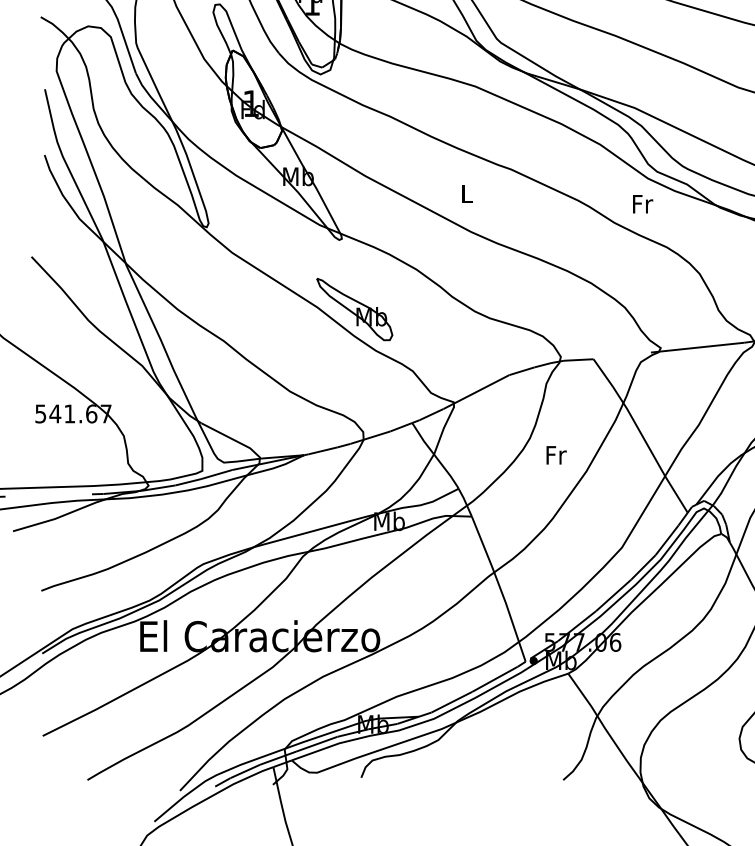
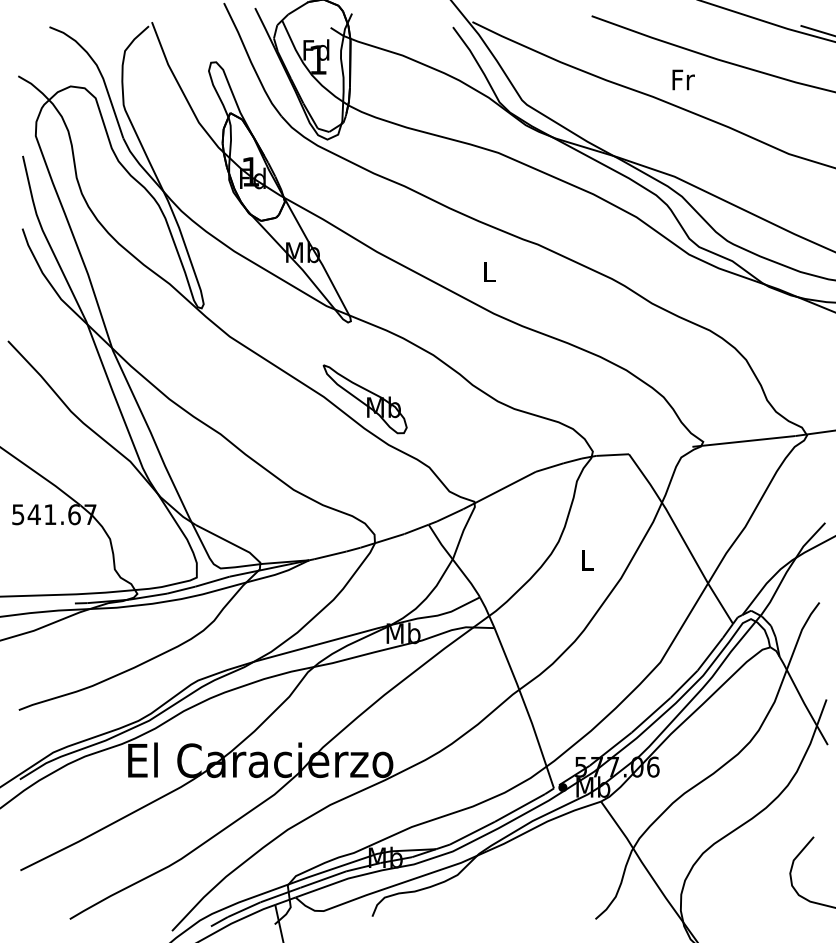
text: (642, 203) -> (683, 79), moved
text: (556, 455) -> (588, 560), Fr -> L

